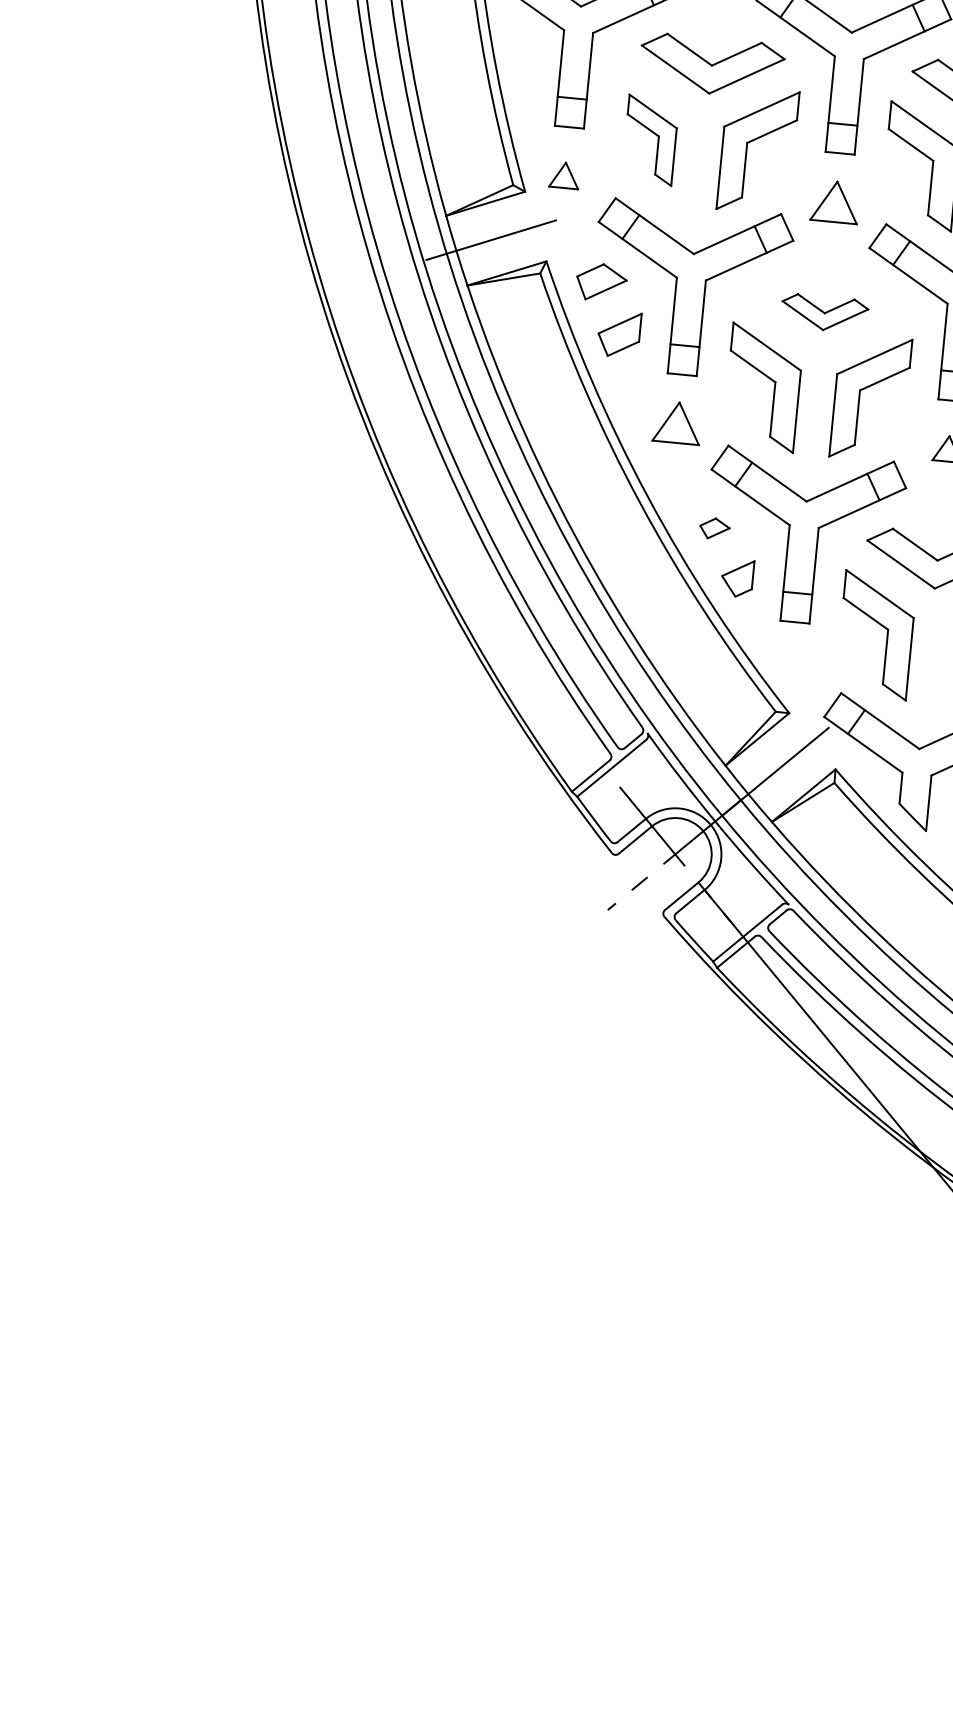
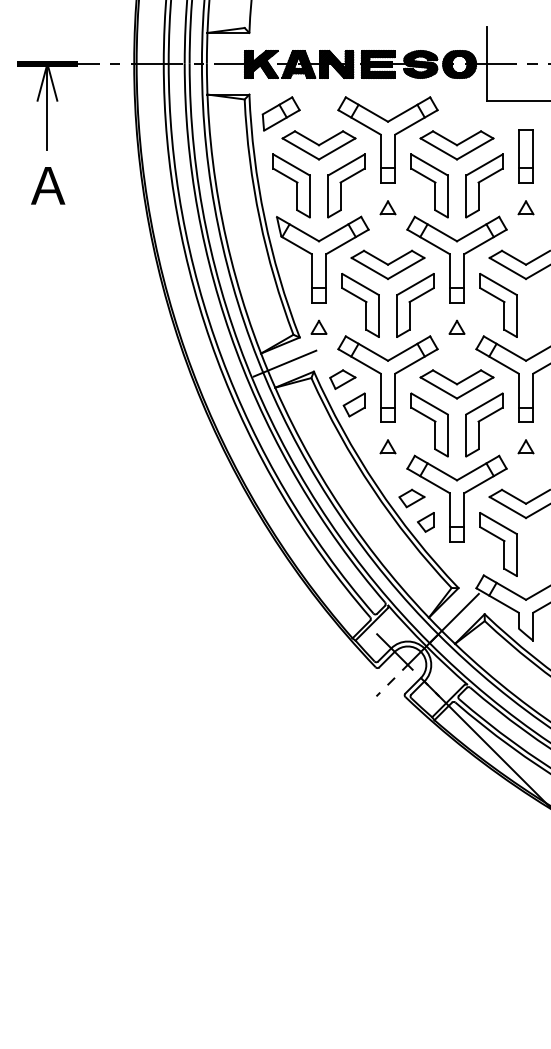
part: (650, 140) -> (360, 305), size x1.43
part: (834, 199) -> (456, 326), size x0.62
part: (823, 313) -> (456, 384), size x1.67
part: (676, 422) -> (387, 446), size x0.62
part: (713, 528) -> (411, 498), size x1.67

